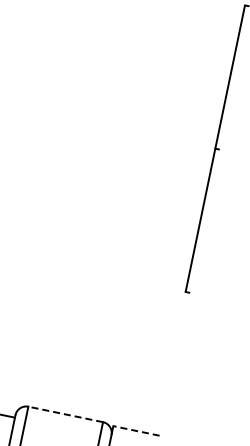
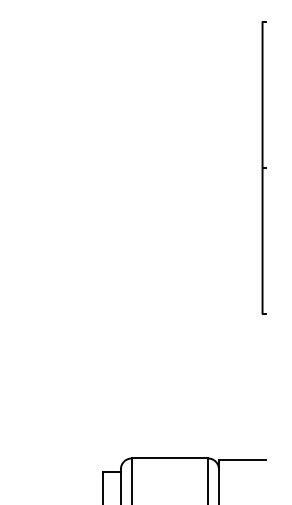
line: (65, 414) -> (169, 458), dashed -> solid
line: (136, 431) -> (242, 460), dashed -> solid

